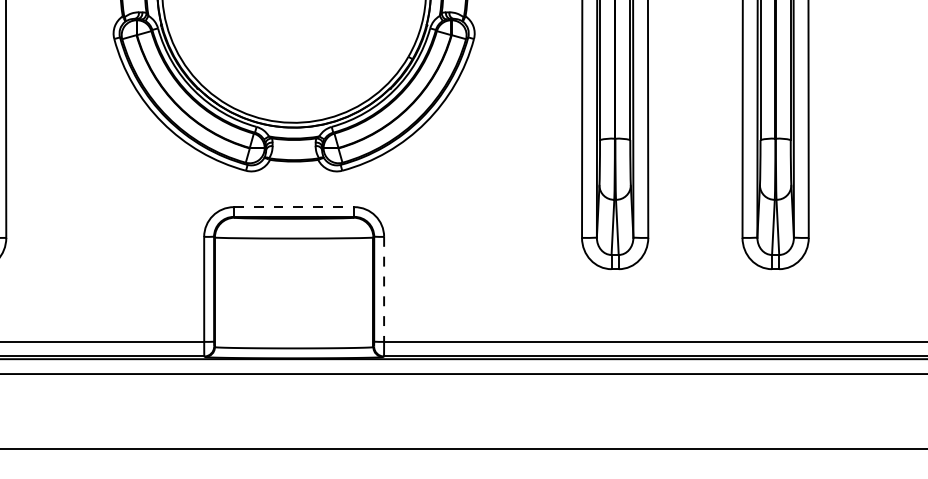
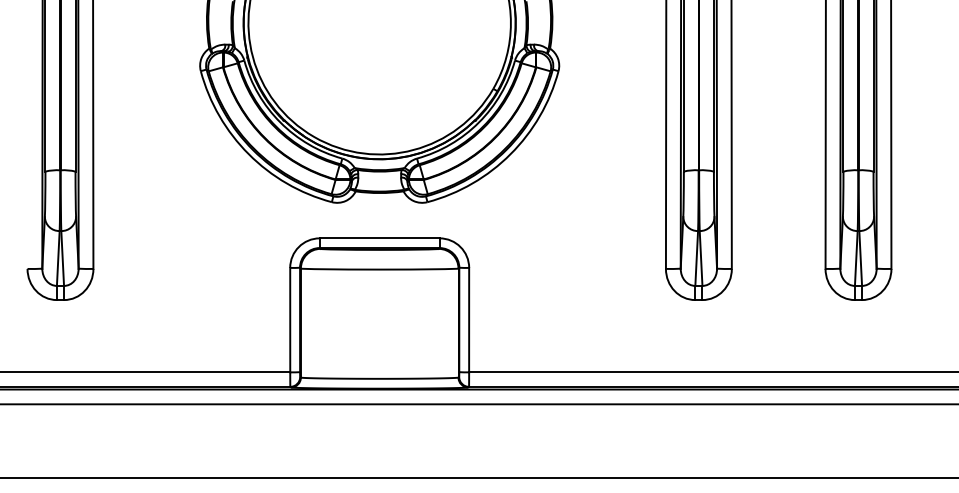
line: (293, 207) -> (379, 238), dashed -> solid
line: (384, 289) -> (469, 320), dashed -> solid

